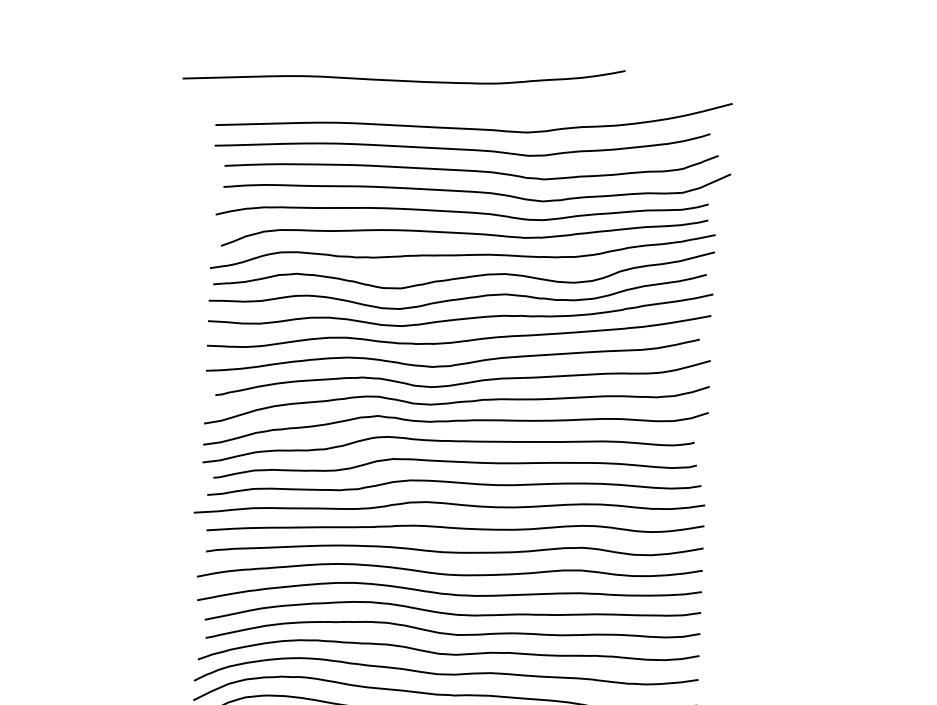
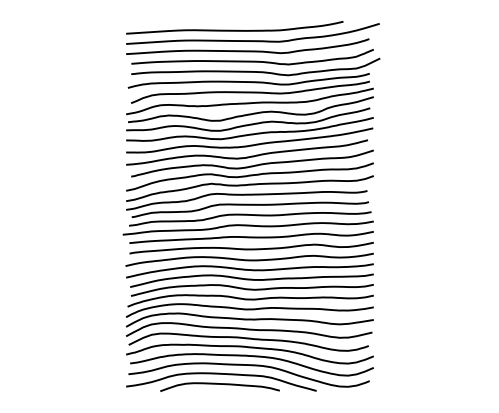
curve: (403, 78) -> (234, 29), moved

